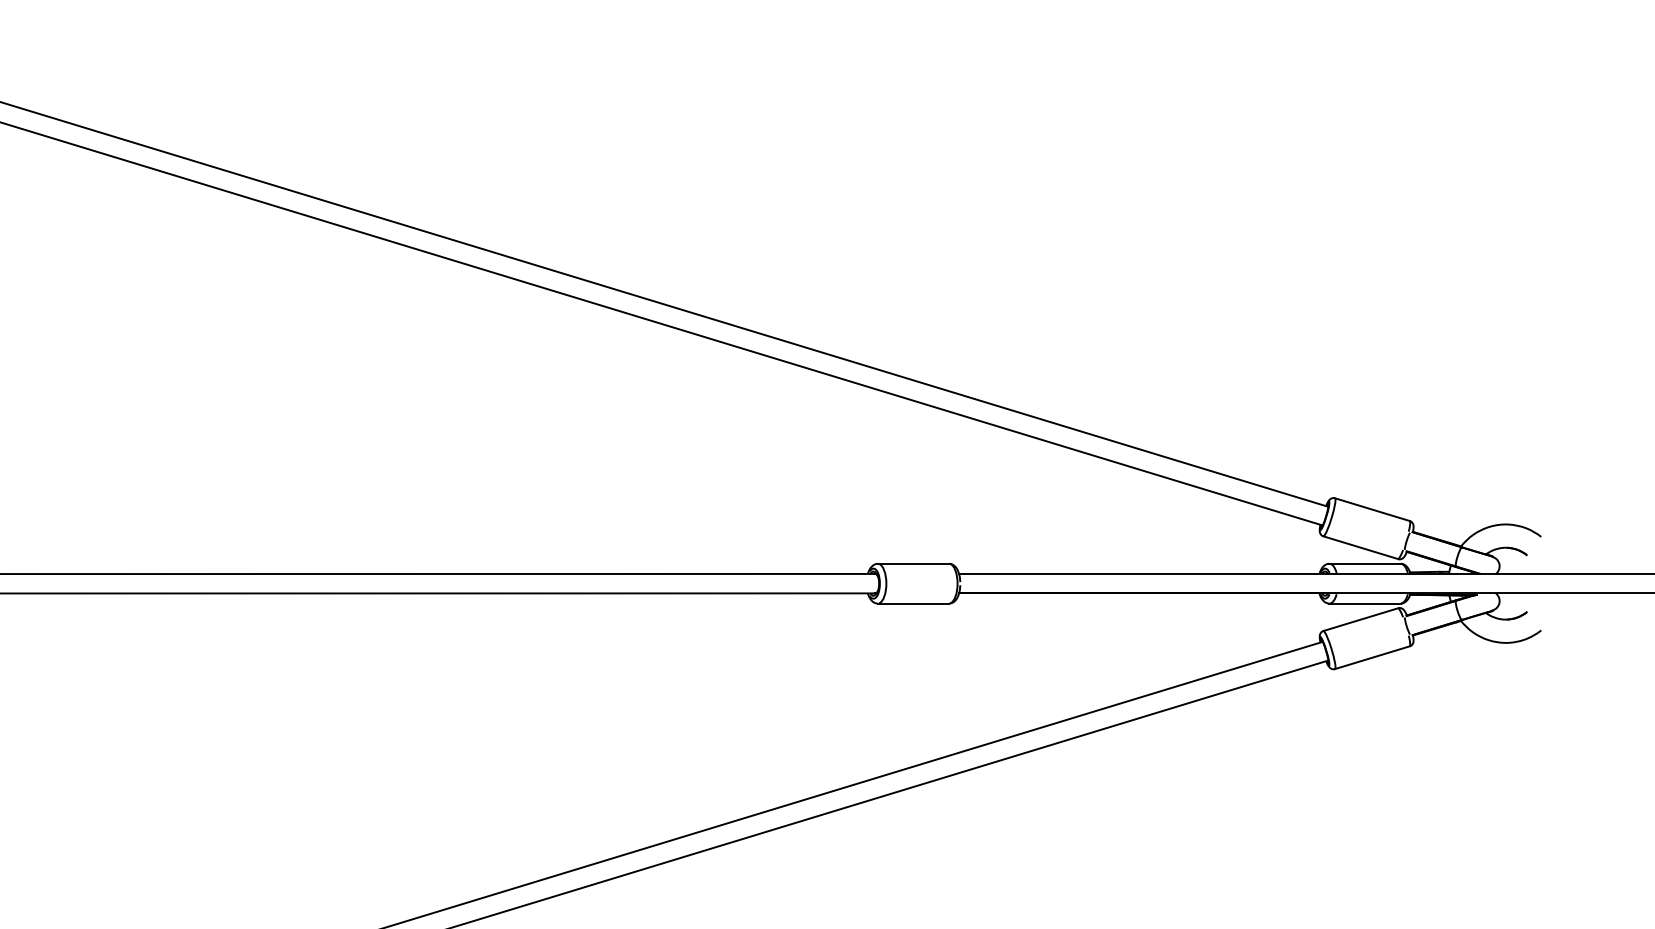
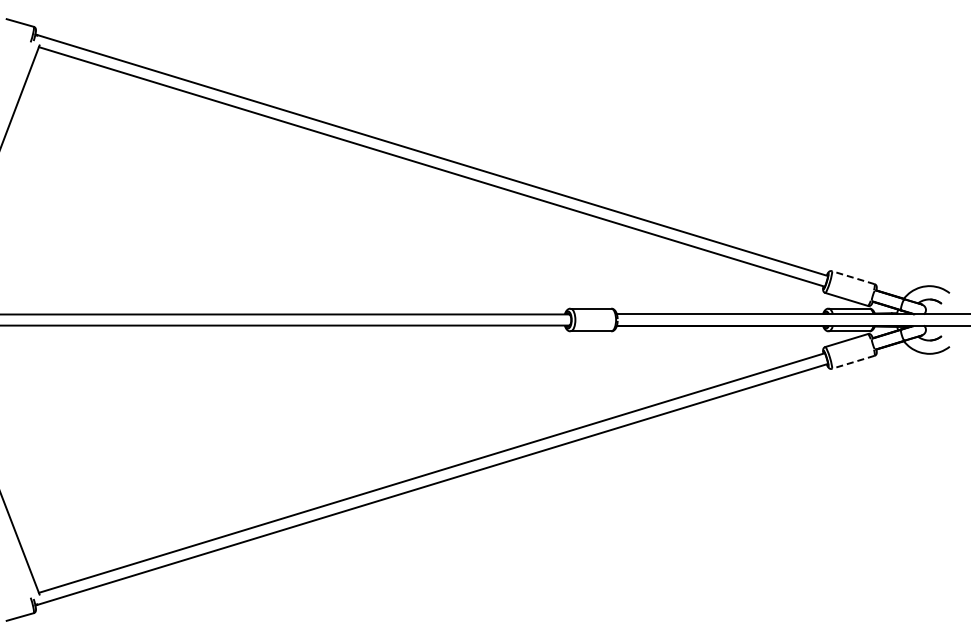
line: (1371, 509) -> (852, 277), solid -> dashed
line: (1371, 658) -> (852, 362), solid -> dashed

